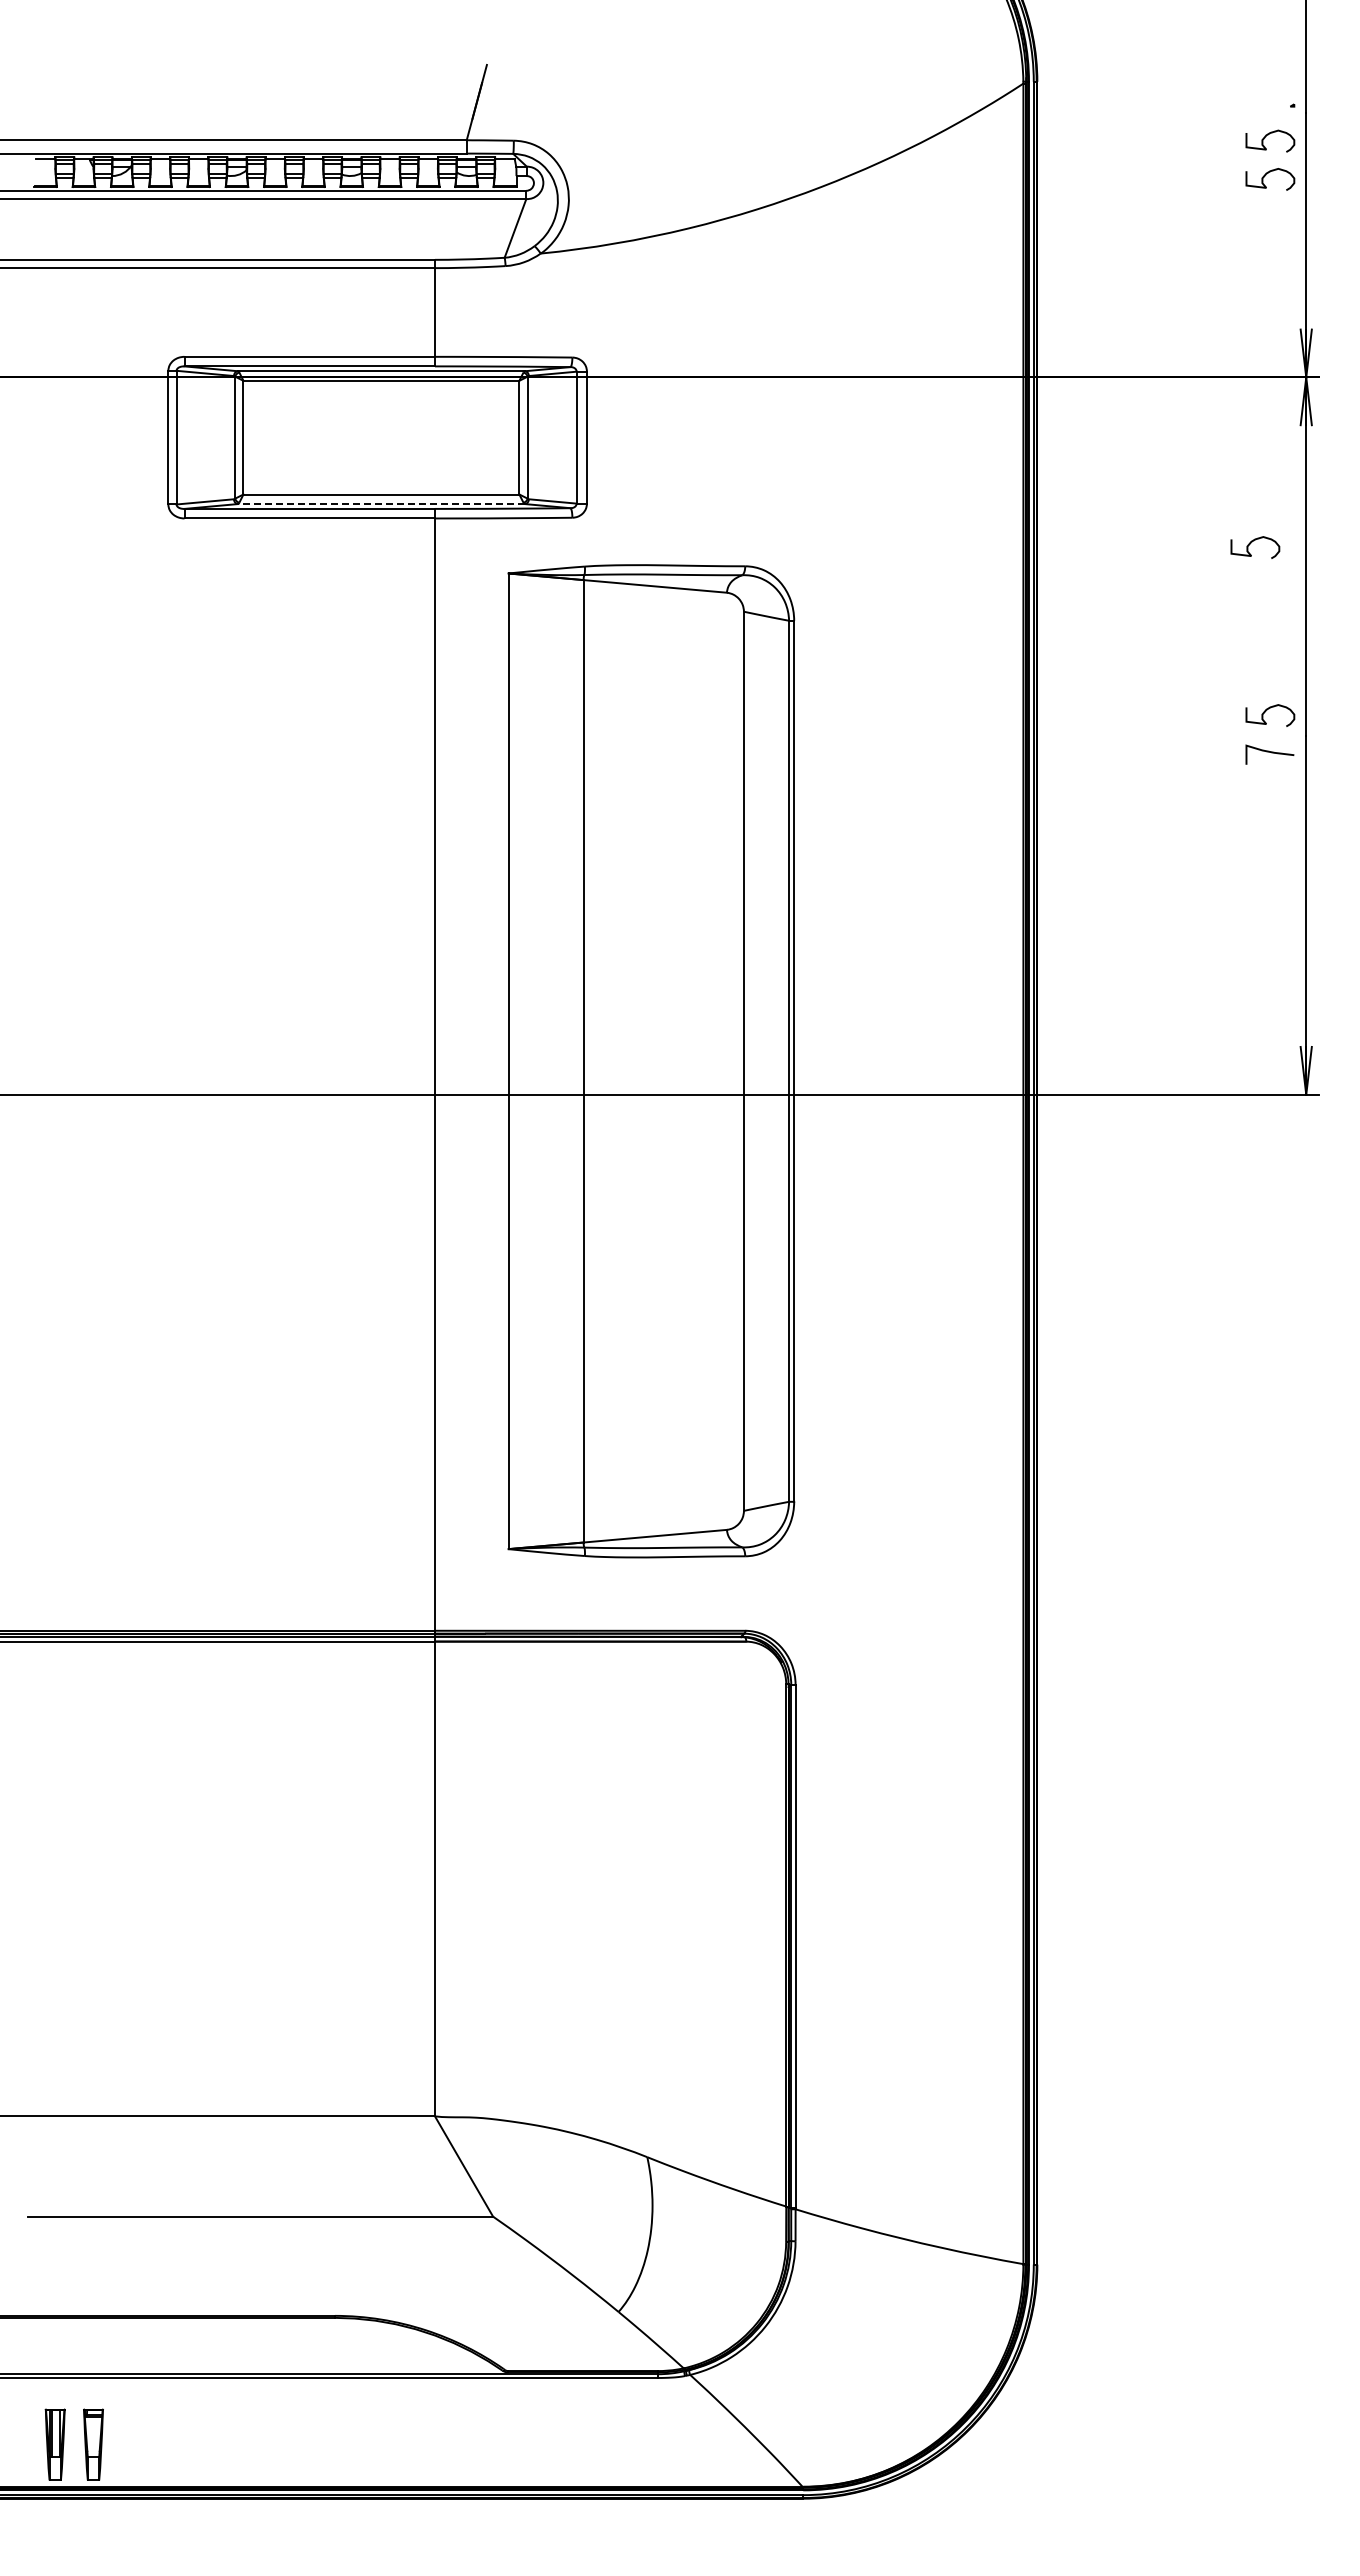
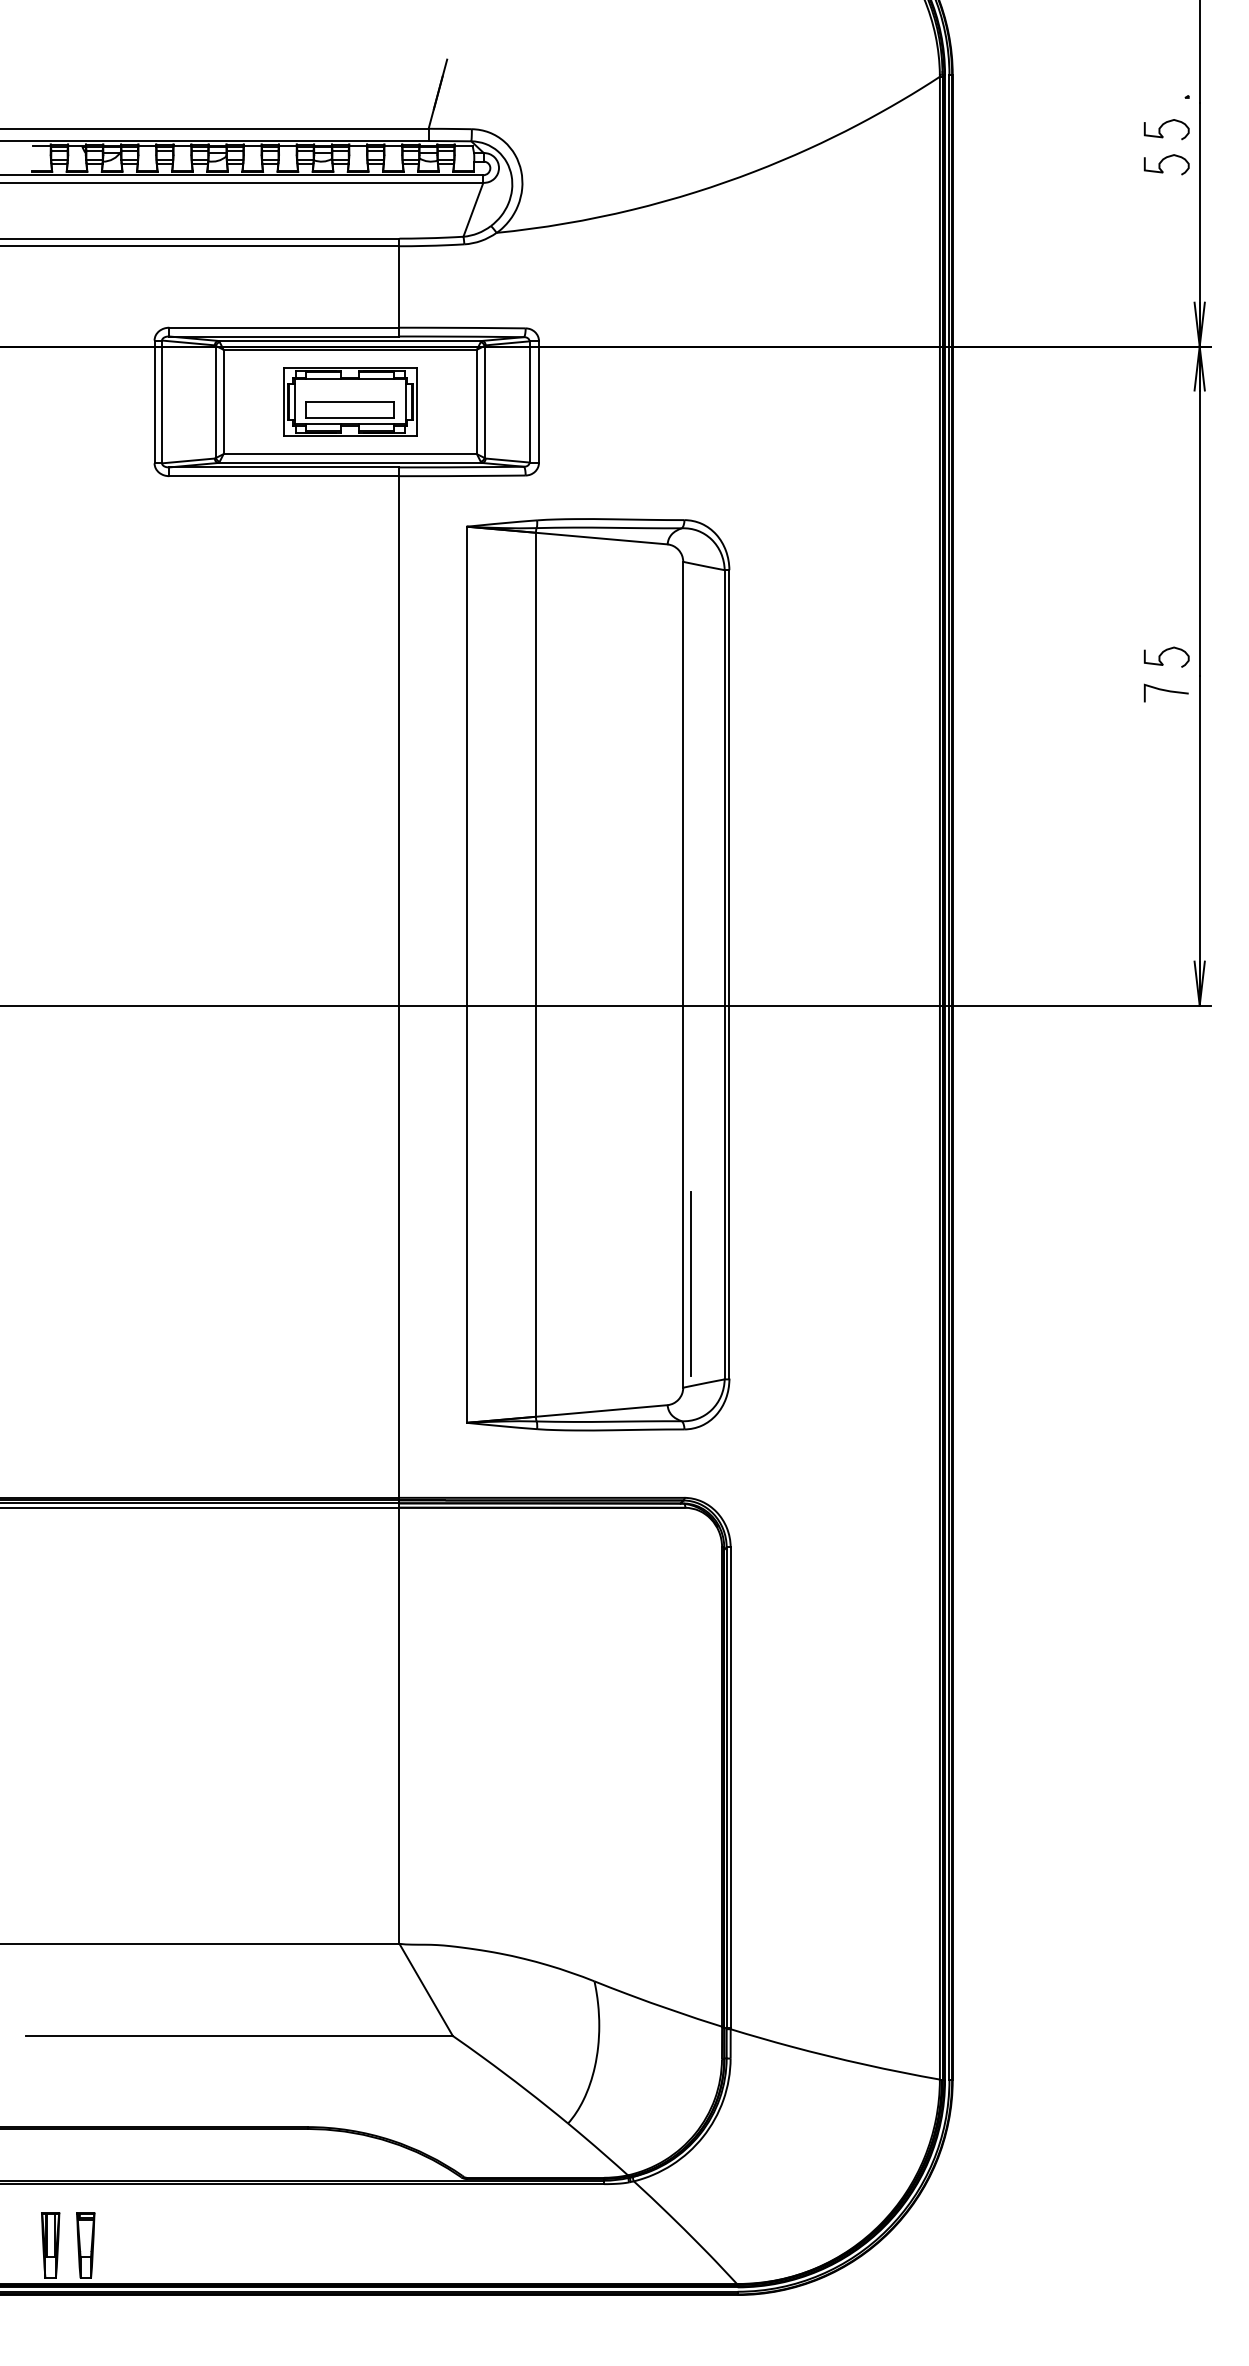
part: (381, 437) -> (350, 401), added
line: (380, 504) -> (349, 463), dashed -> solid
curve: (1251, 543) -> (1149, 499), removed
line: (751, 1397) -> (690, 1283), added

